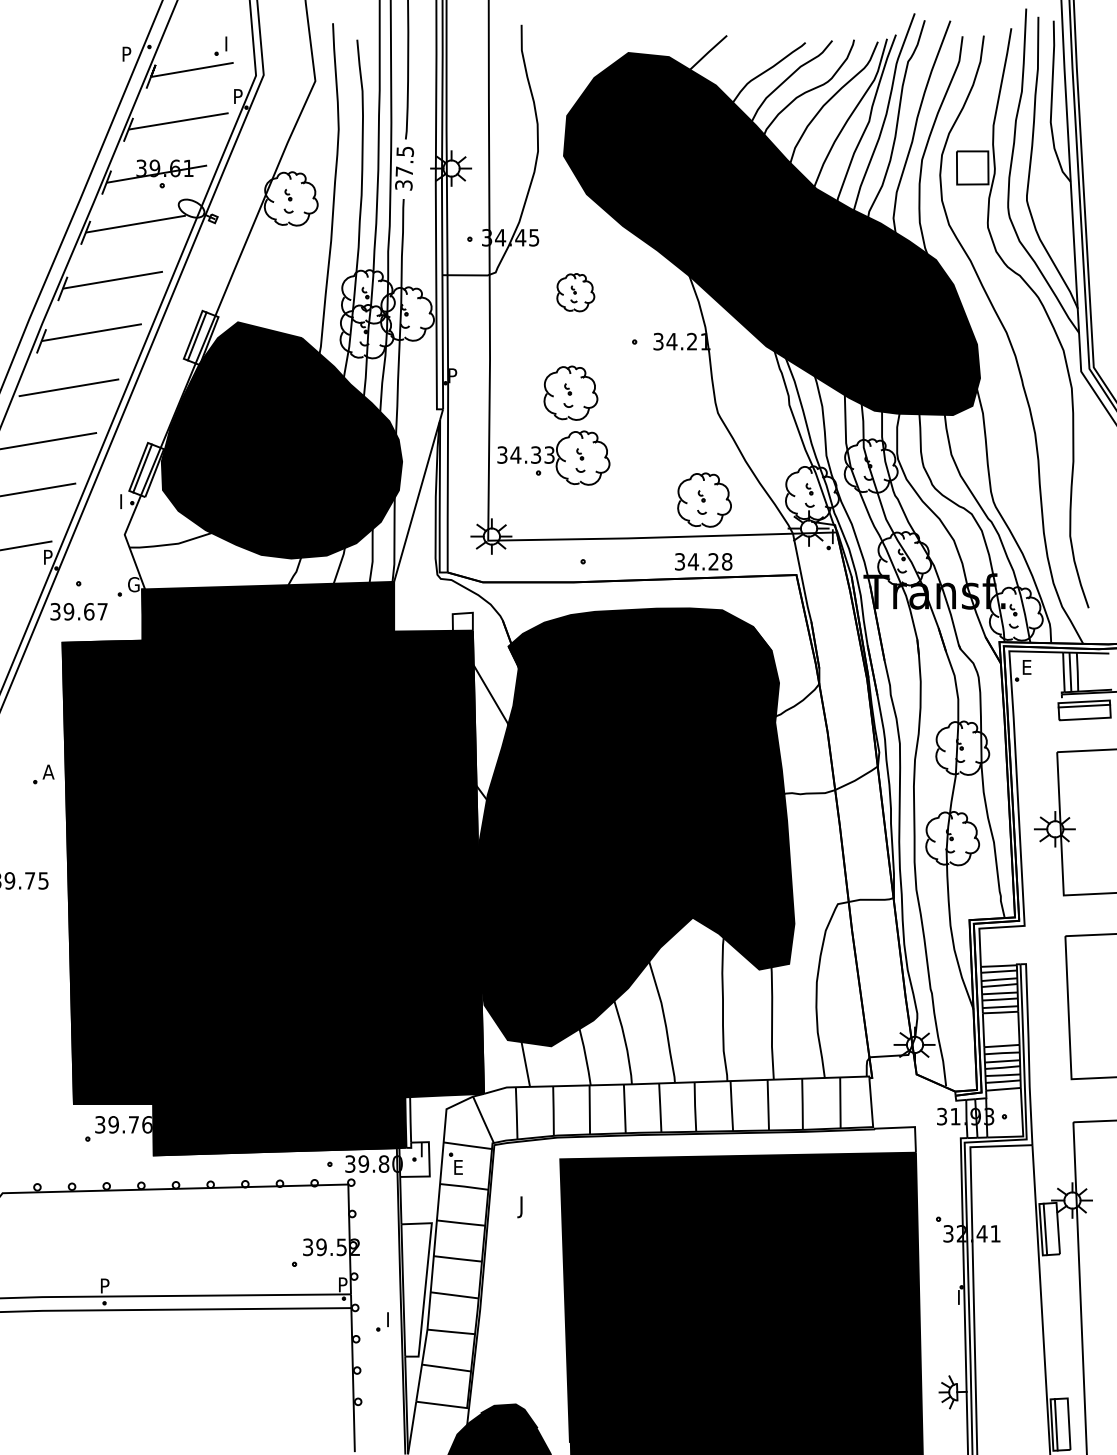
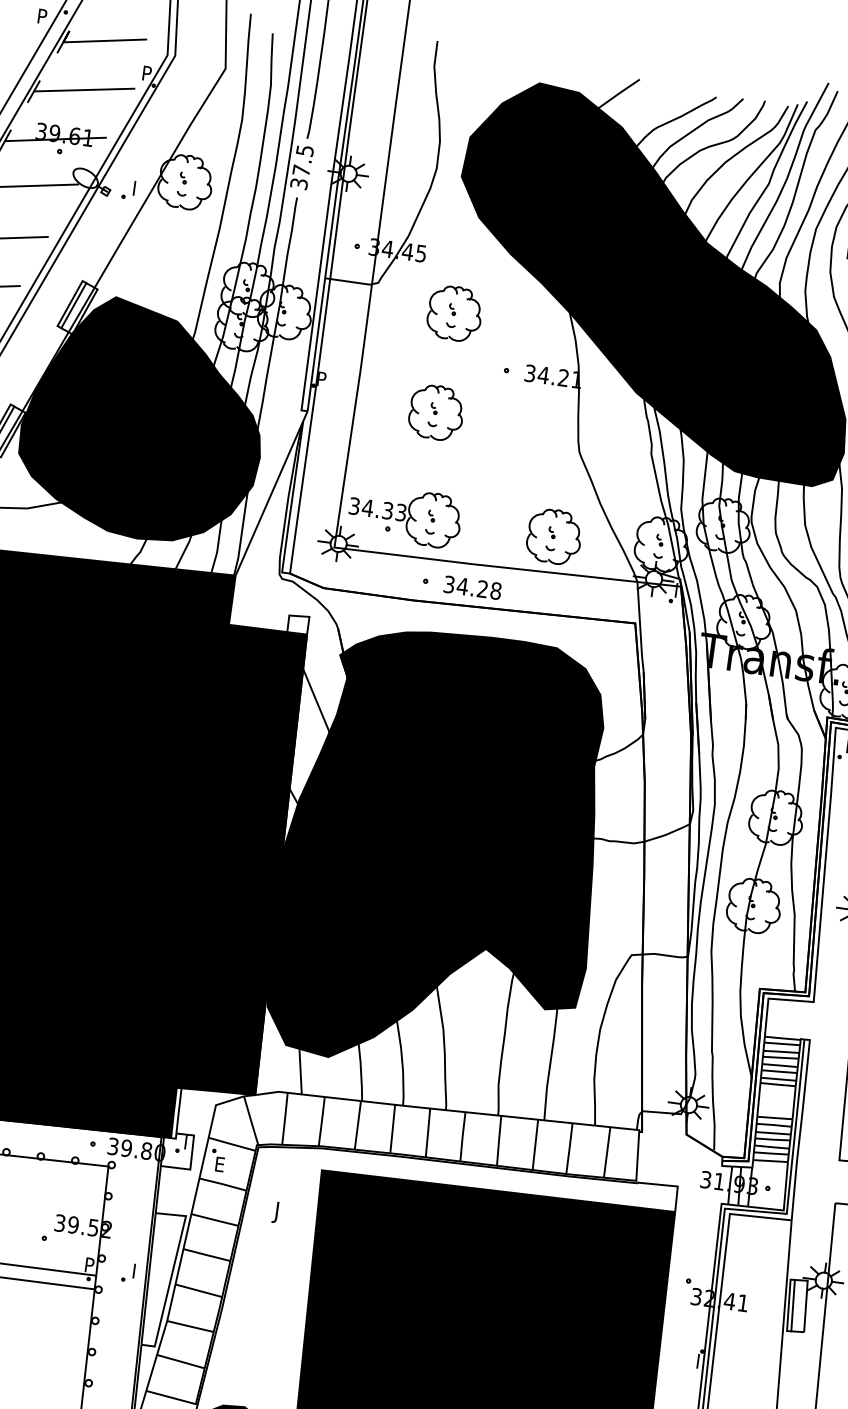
part: (220, 45) -> (128, 189), moved
part: (575, 292) -> (454, 313), size x1.43
part: (553, 457) -> (404, 515), moved
text: (703, 561) -> (472, 587), moved
part: (382, 1321) -> (128, 1272), moved

